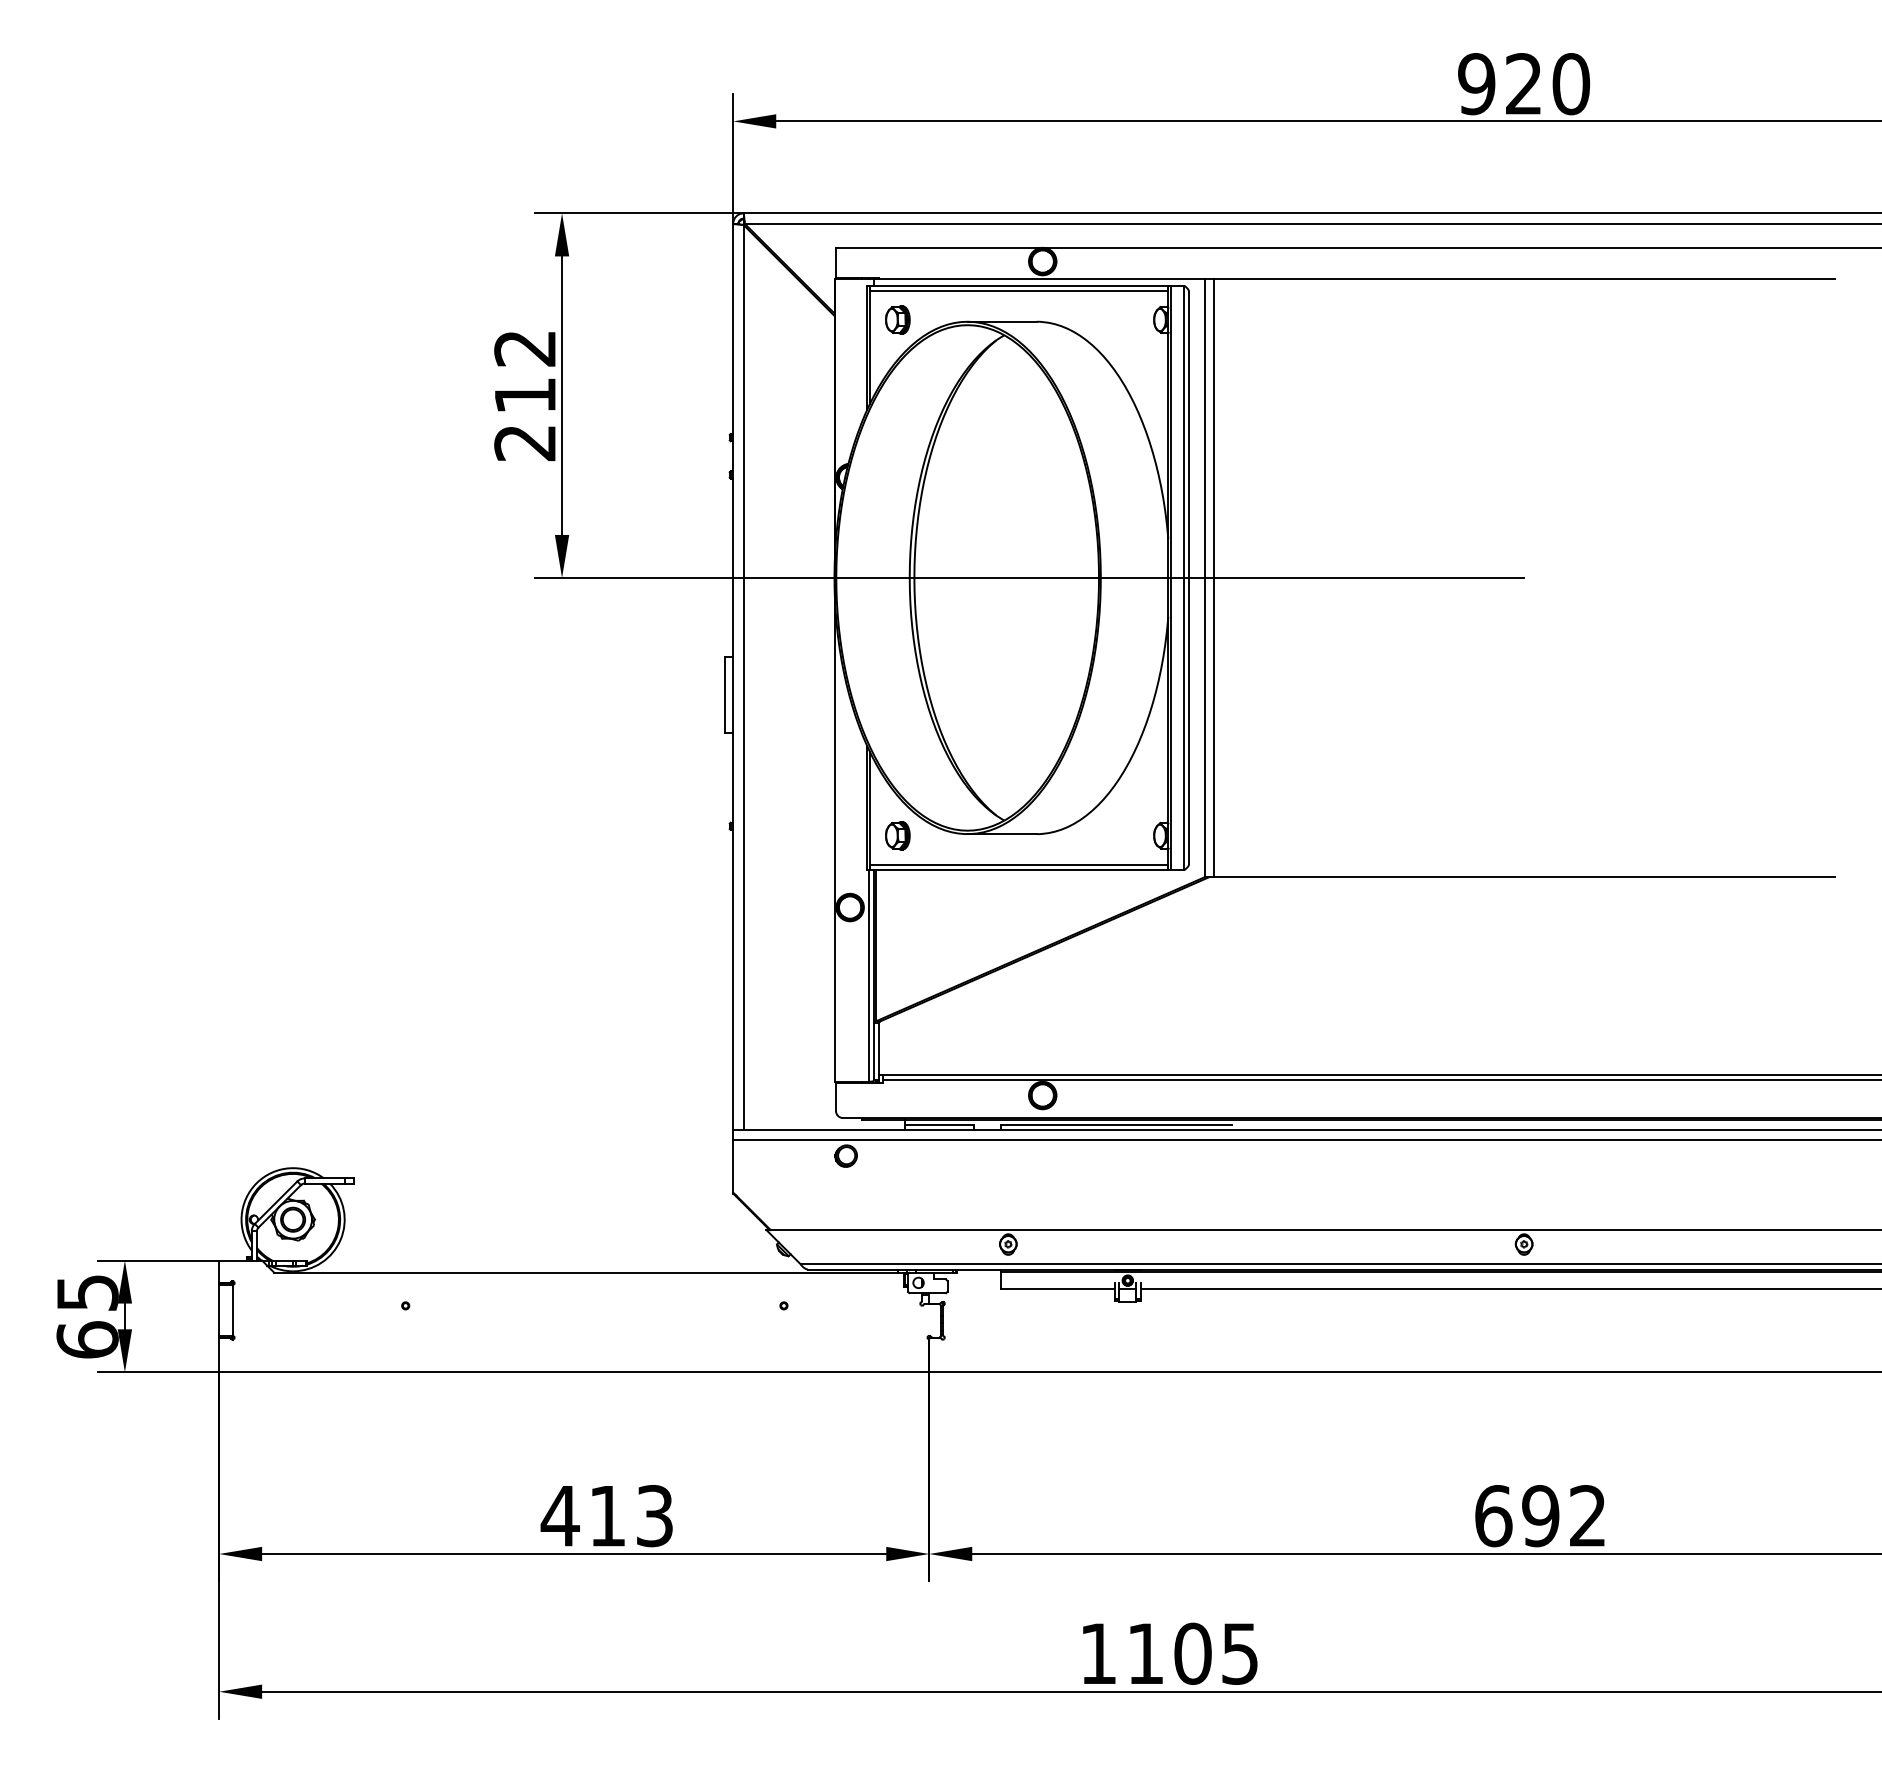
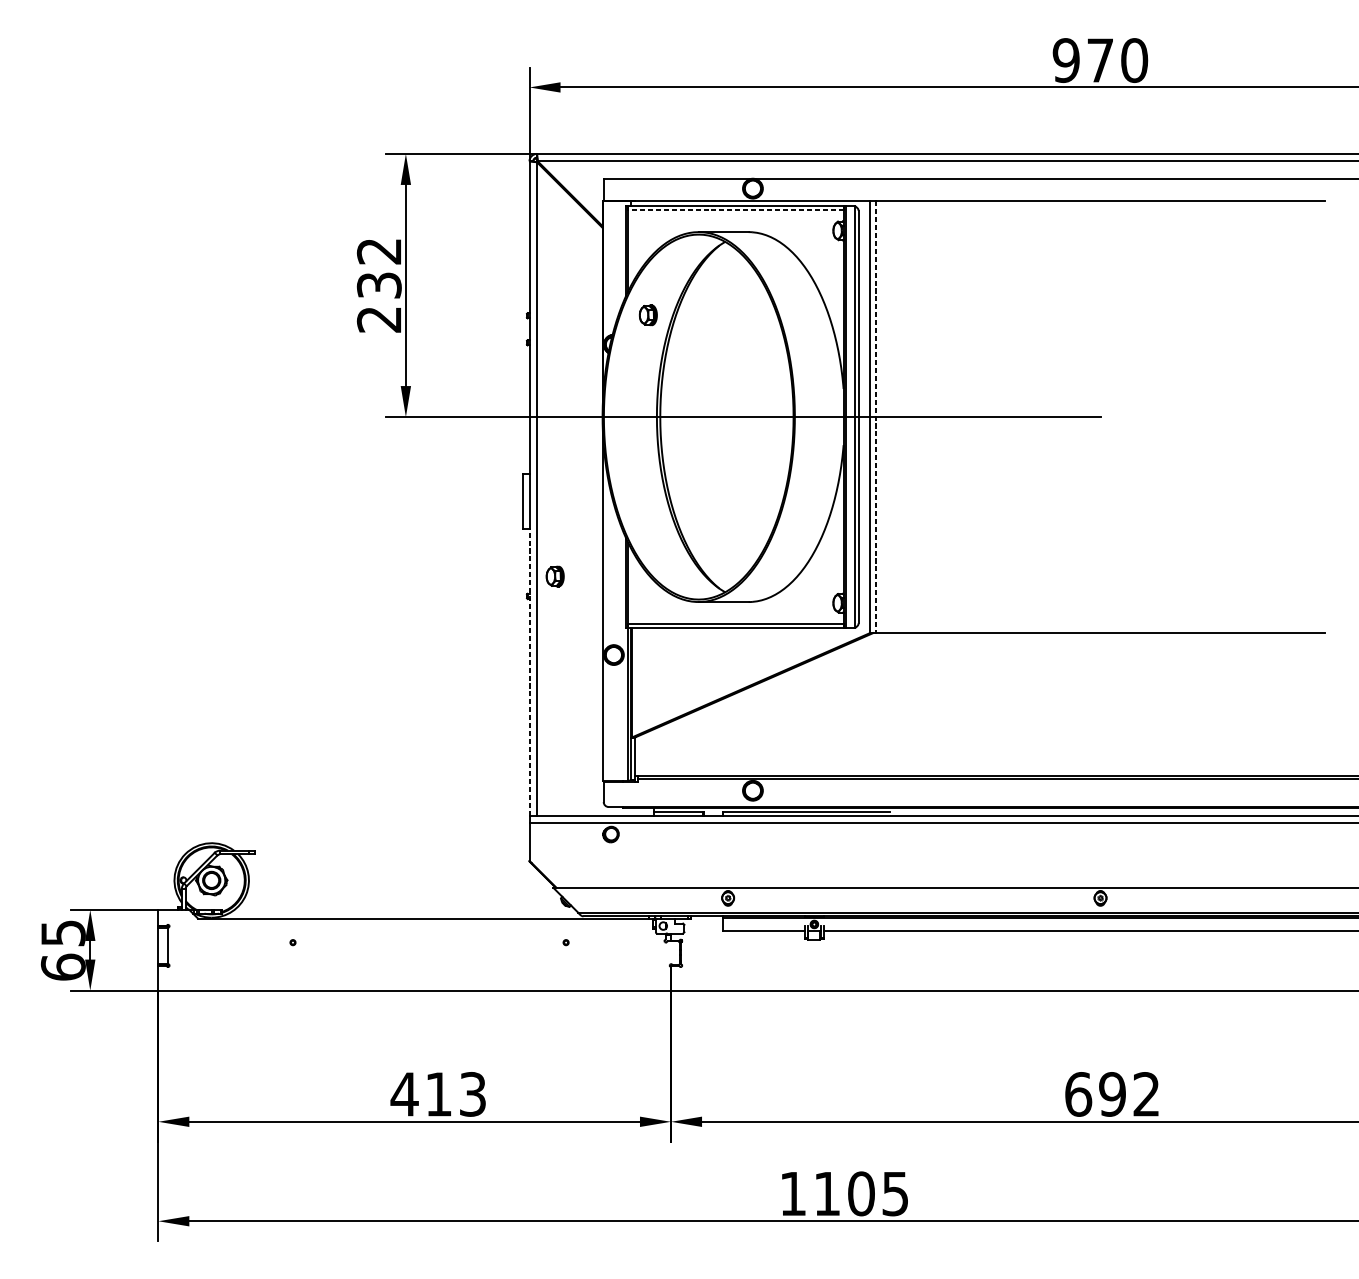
text: (1523, 83) -> (1100, 60), 920 -> 970
line: (1018, 290) -> (735, 209), solid -> dashed
part: (897, 319) -> (648, 314), moved
text: (525, 395) -> (379, 285), 212 -> 232
line: (1213, 578) -> (876, 417), solid -> dashed
part: (897, 835) -> (554, 576), moved
line: (733, 931) -> (529, 672), solid -> dashed

